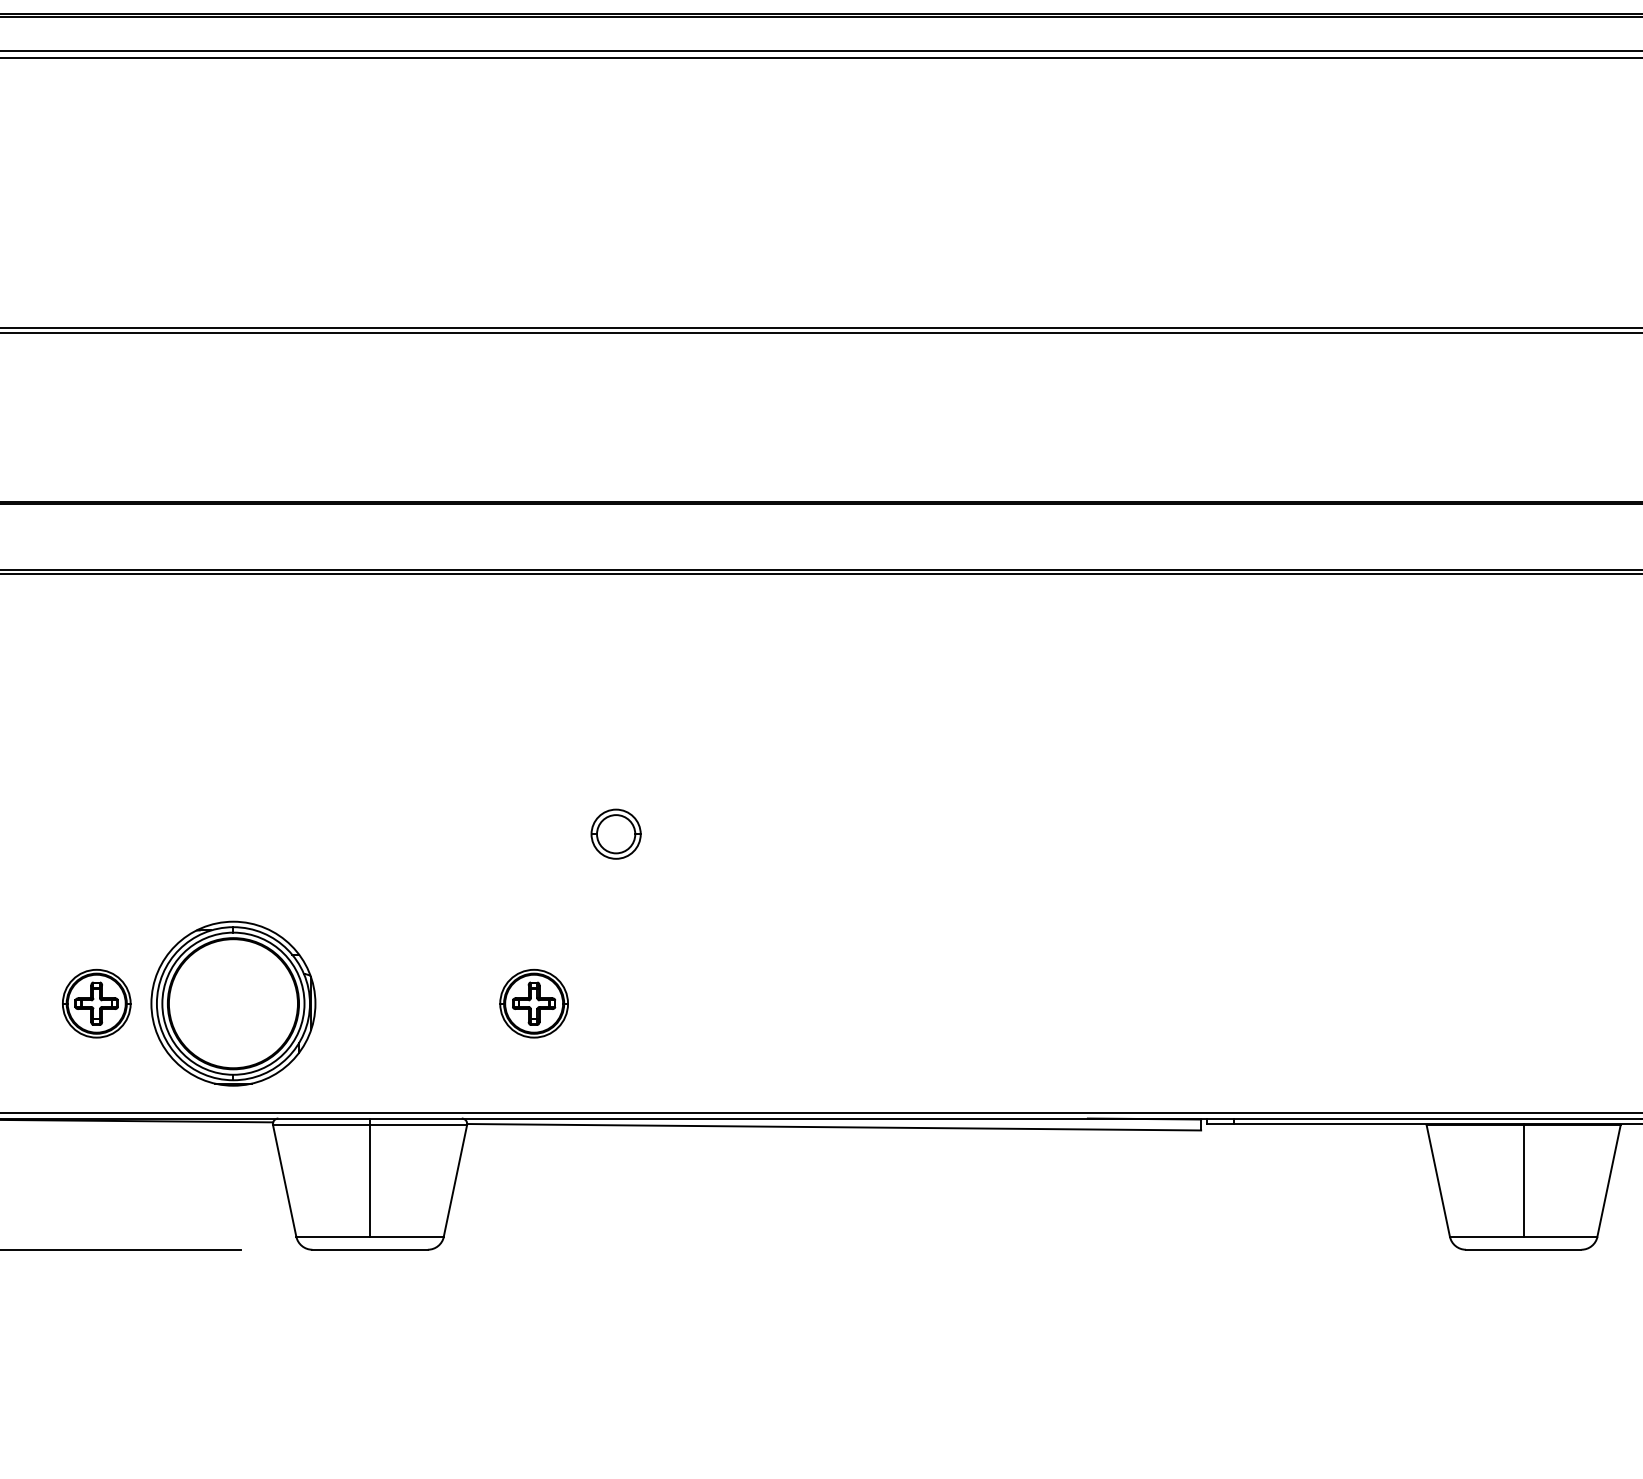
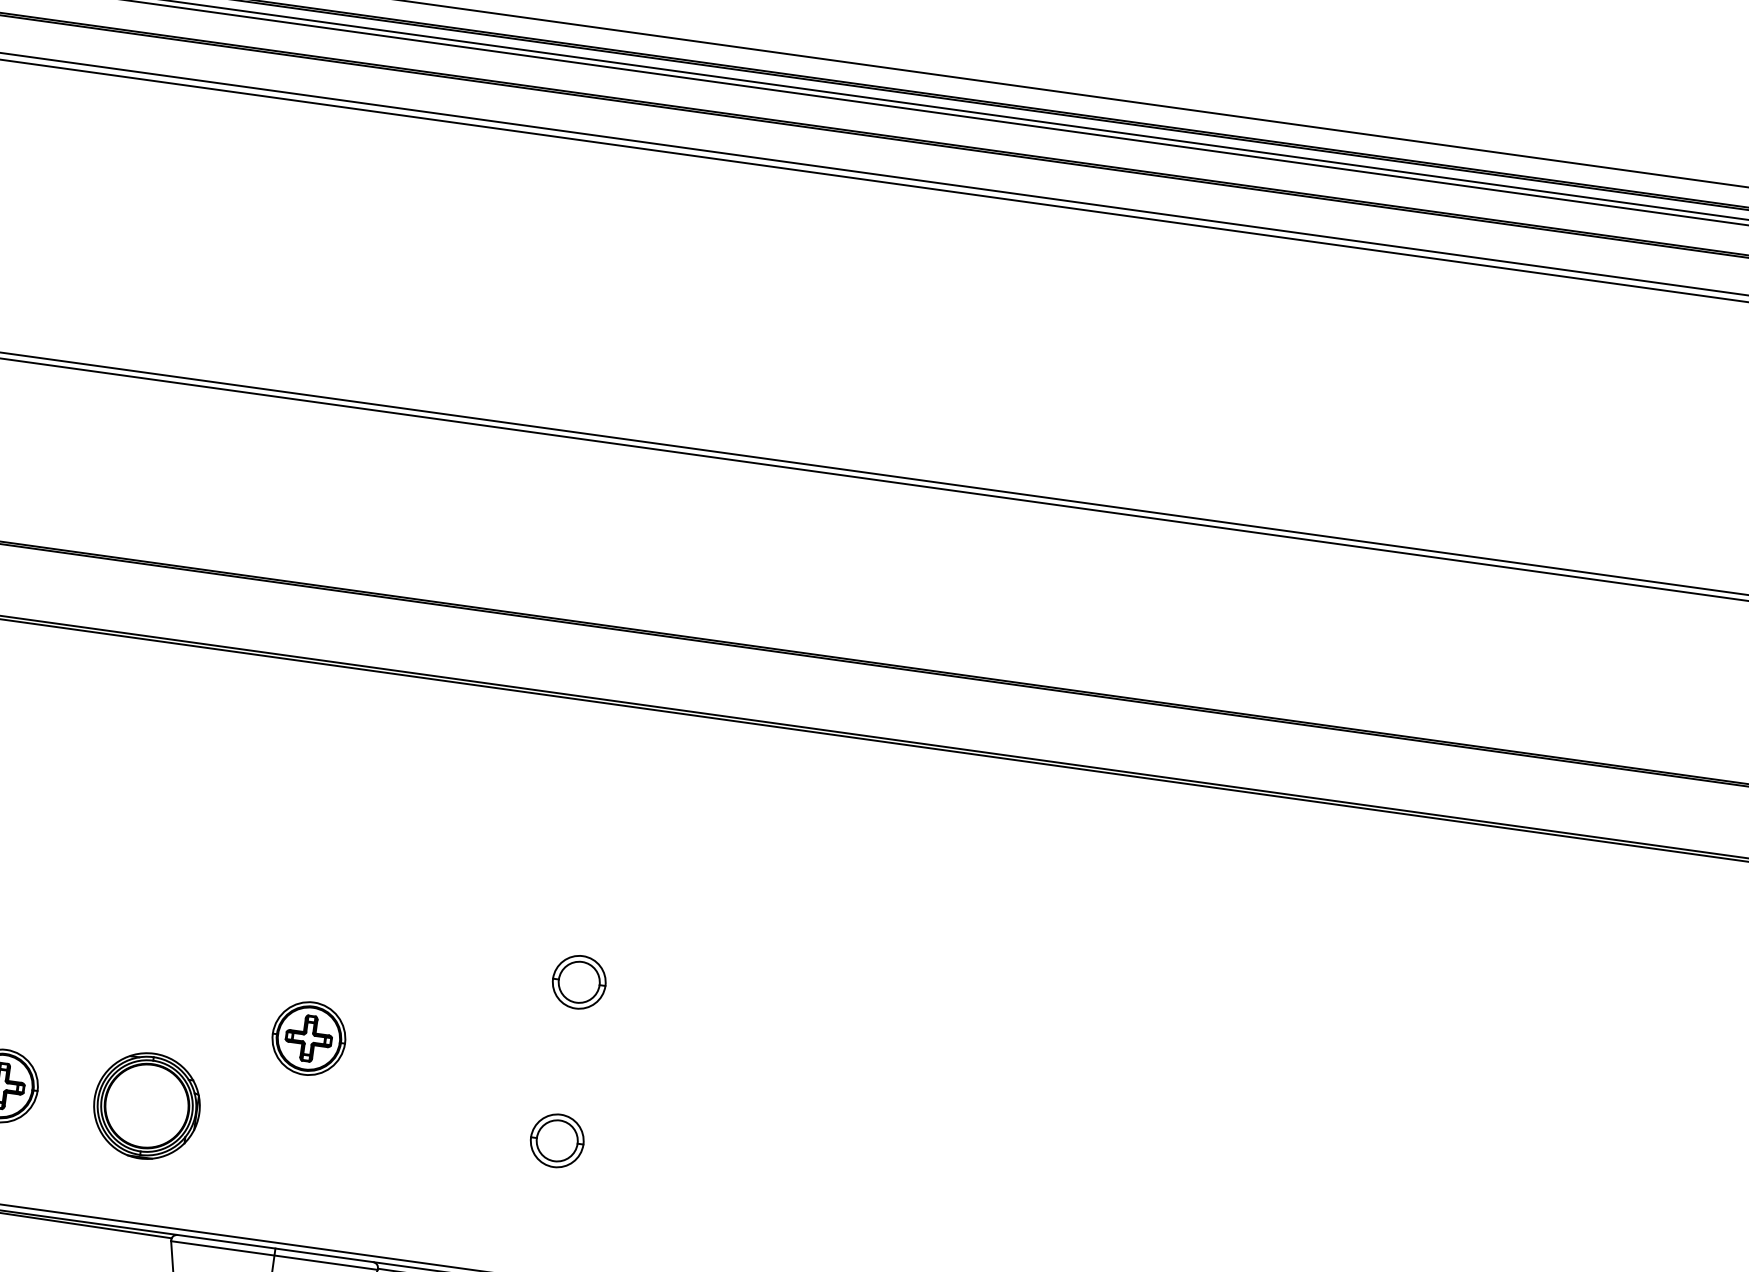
part: (615, 982) -> (556, 1140), added
part: (233, 1003) -> (147, 1105), size x0.6
part: (533, 1003) -> (308, 1038), moved

